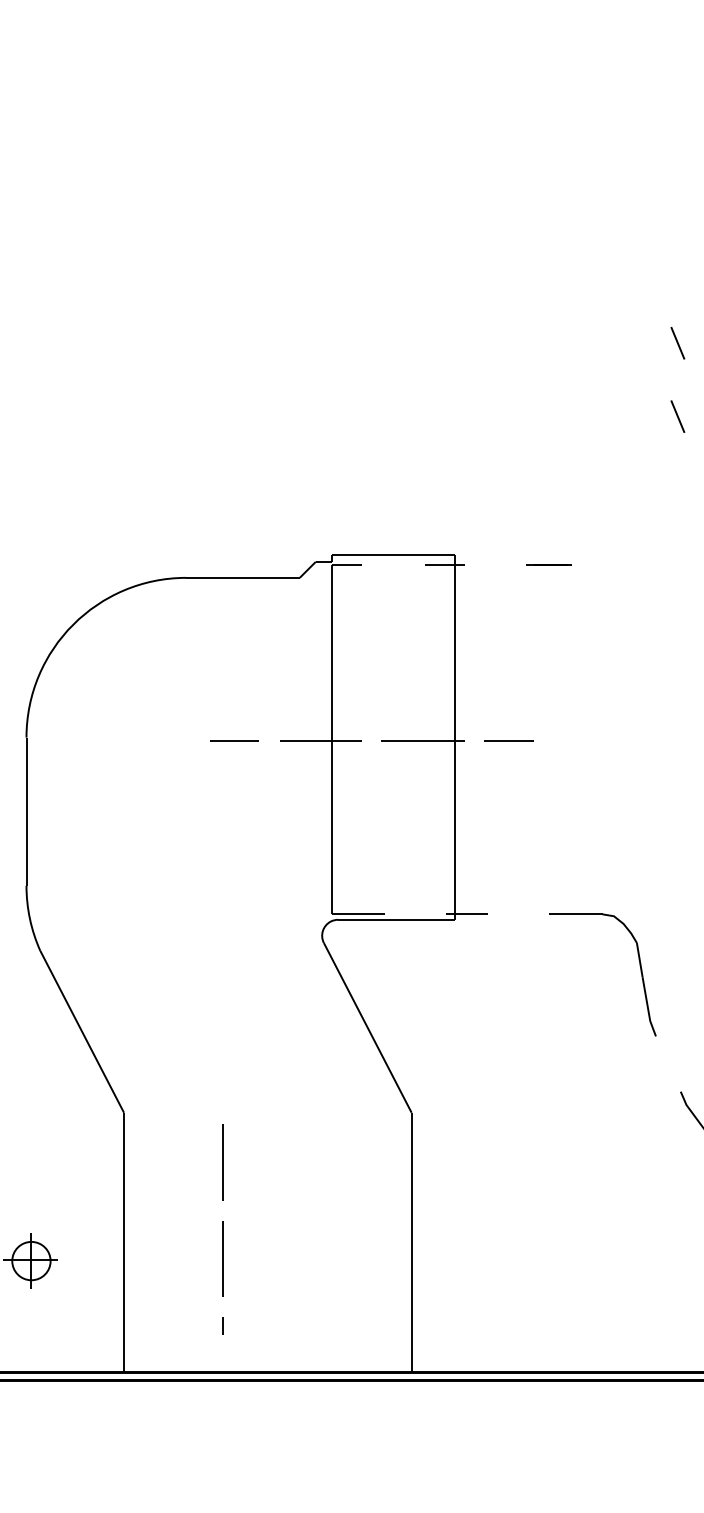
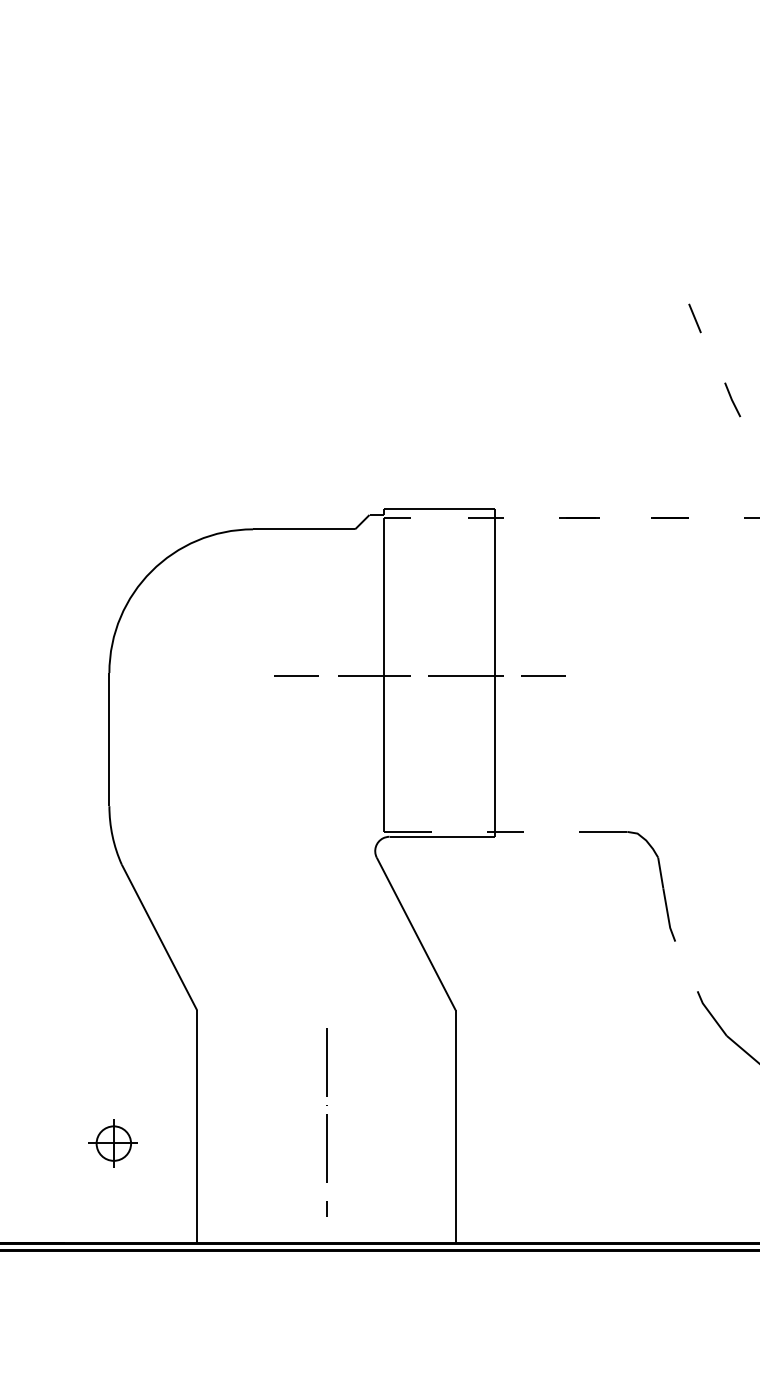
line: (677, 416) -> (694, 384), removed
line: (649, 564) -> (669, 517), added
line: (222, 1229) -> (326, 1122), moved

